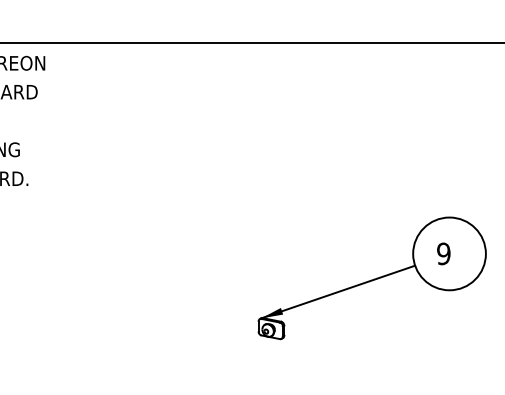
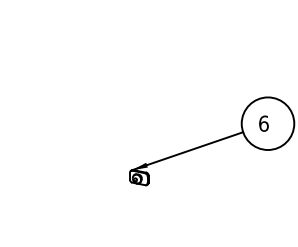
text: (443, 253) -> (263, 123), 9 -> 6

